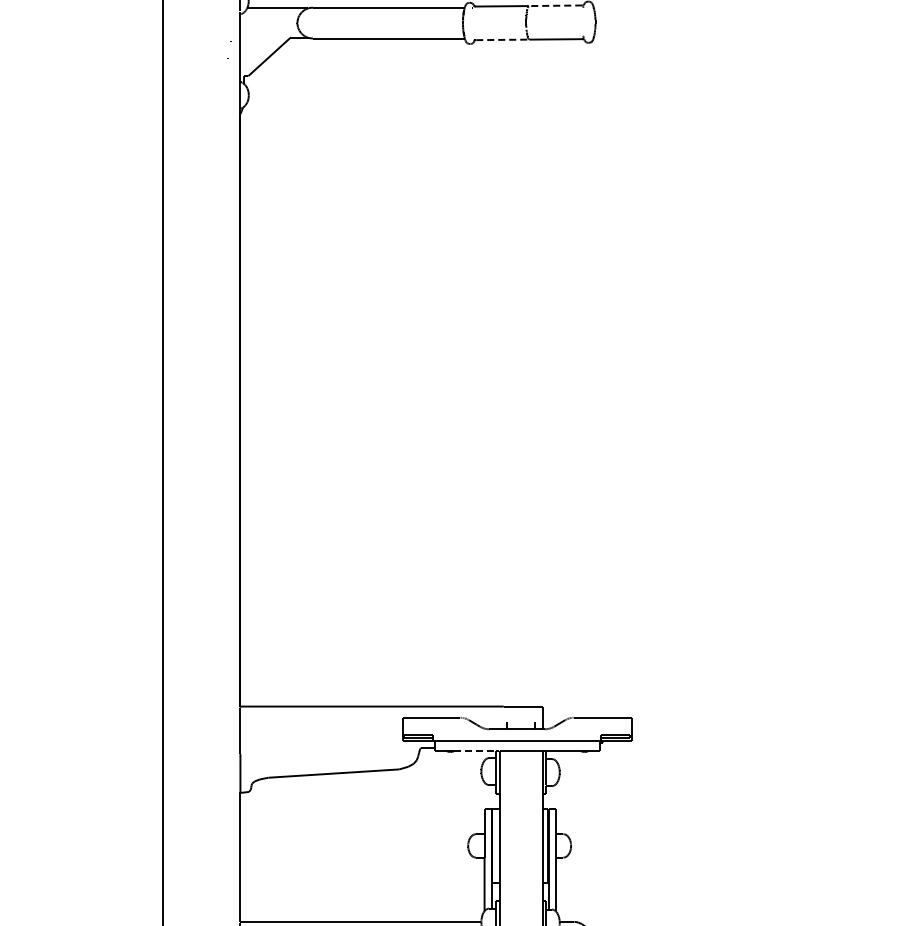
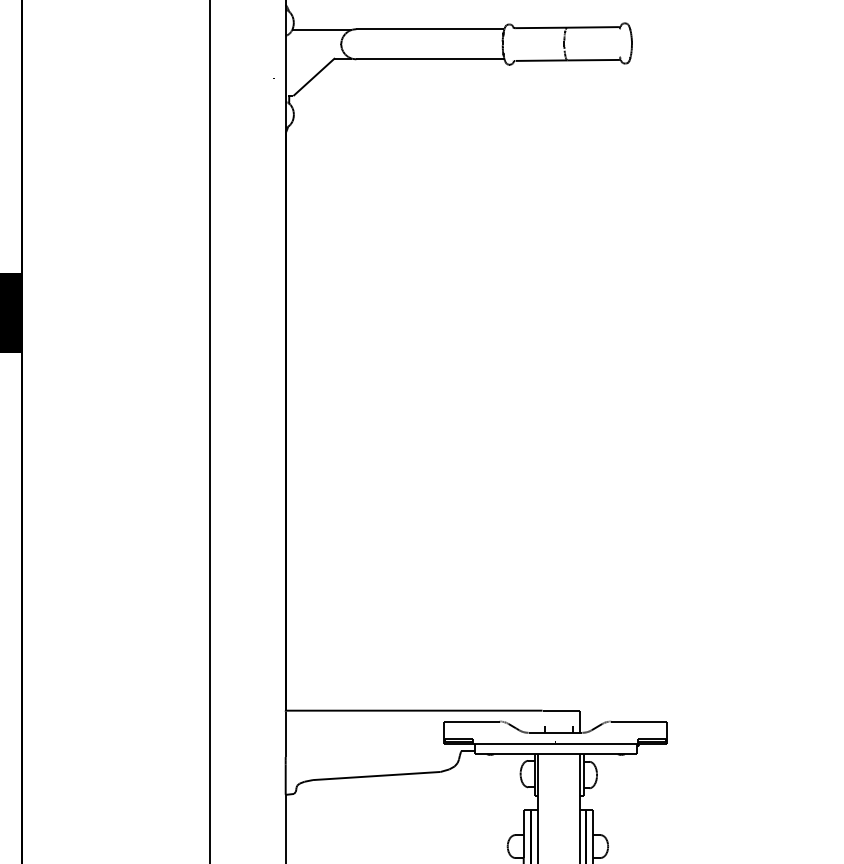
line: (555, 5) -> (592, 27), dashed -> solid
line: (502, 39) -> (541, 60), dashed -> solid
line: (475, 751) -> (514, 754), dashed -> solid

